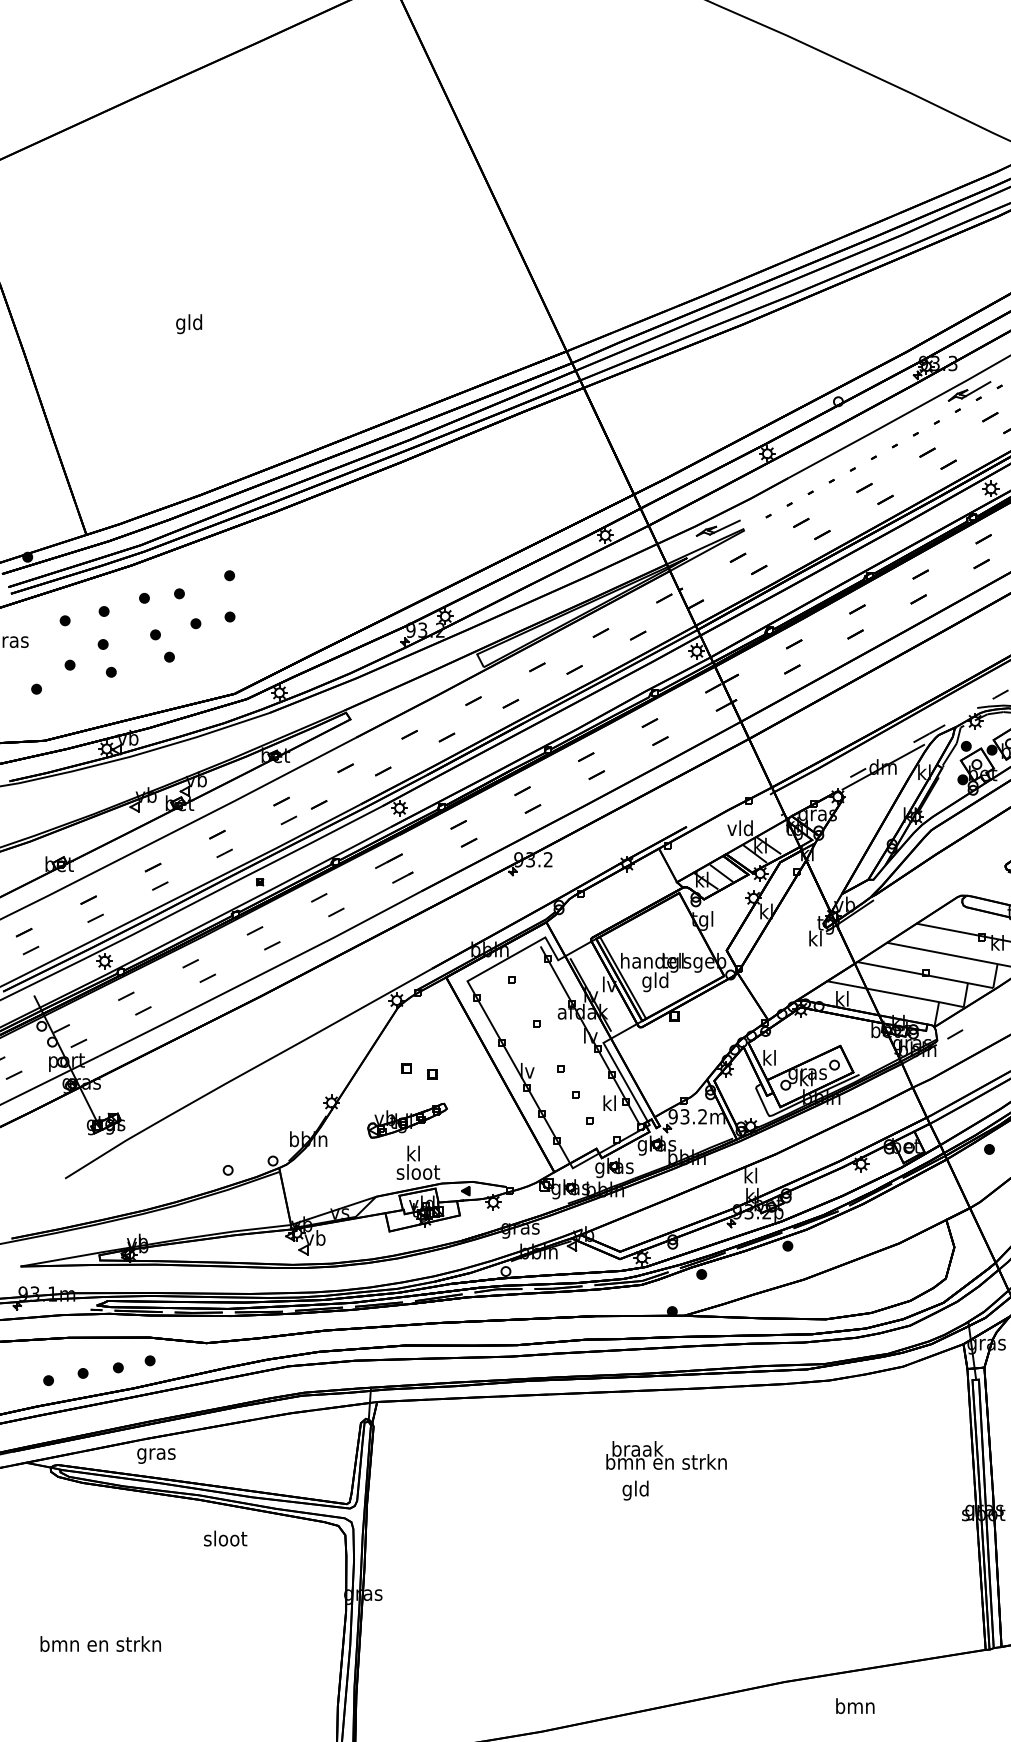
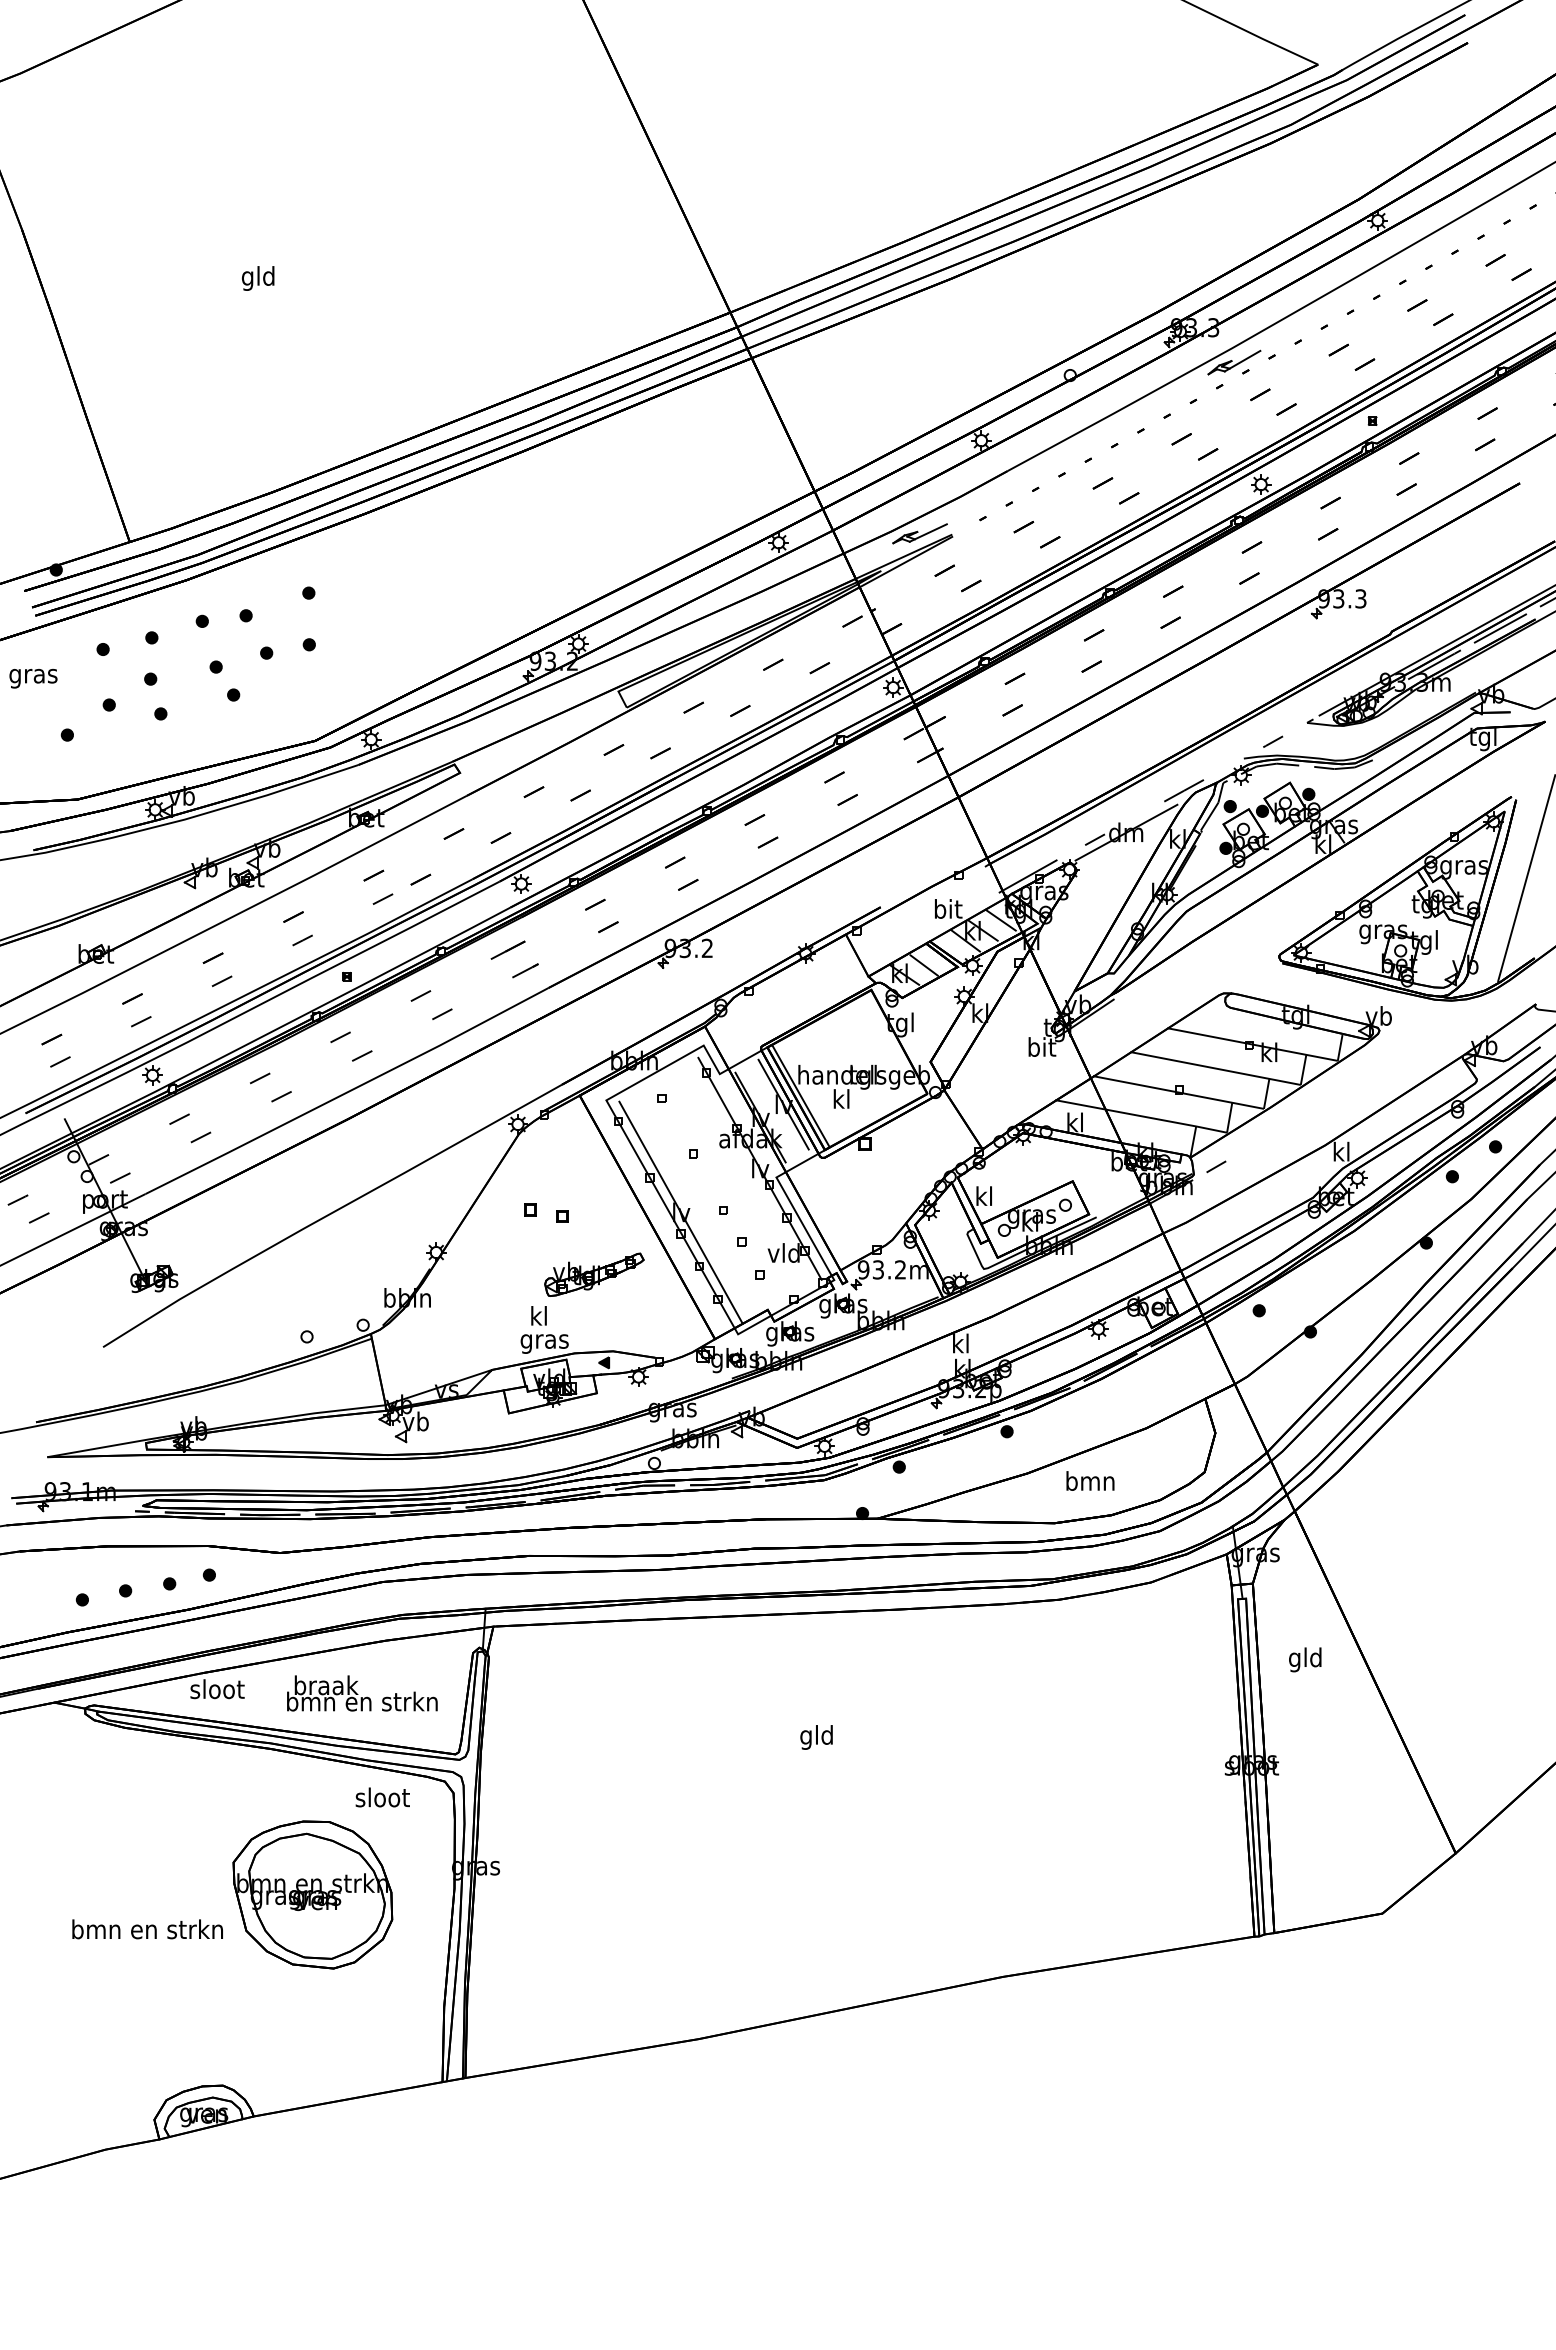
line: (805, 801) -> (1029, 875), added
text: (740, 827) -> (947, 908), vld -> bit
line: (782, 837) -> (1000, 920), added
text: (816, 938) -> (1042, 1046), kl -> bit
text: (655, 982) -> (841, 1101), gld -> kl
line: (609, 984) -> (783, 1104), added
line: (526, 1070) -> (680, 1212), added
text: (609, 1102) -> (783, 1252), kl -> vld
part: (407, 1120) -> (594, 1274), moved
text: (418, 1174) -> (544, 1341), sloot -> gras
text: (156, 1453) -> (217, 1691), gras -> sloot
text: (666, 1455) -> (362, 1693), moved
text: (225, 1538) -> (382, 1797), moved
part: (232, 1616) -> (312, 1894), added
text: (855, 1705) -> (1090, 1480), moved

